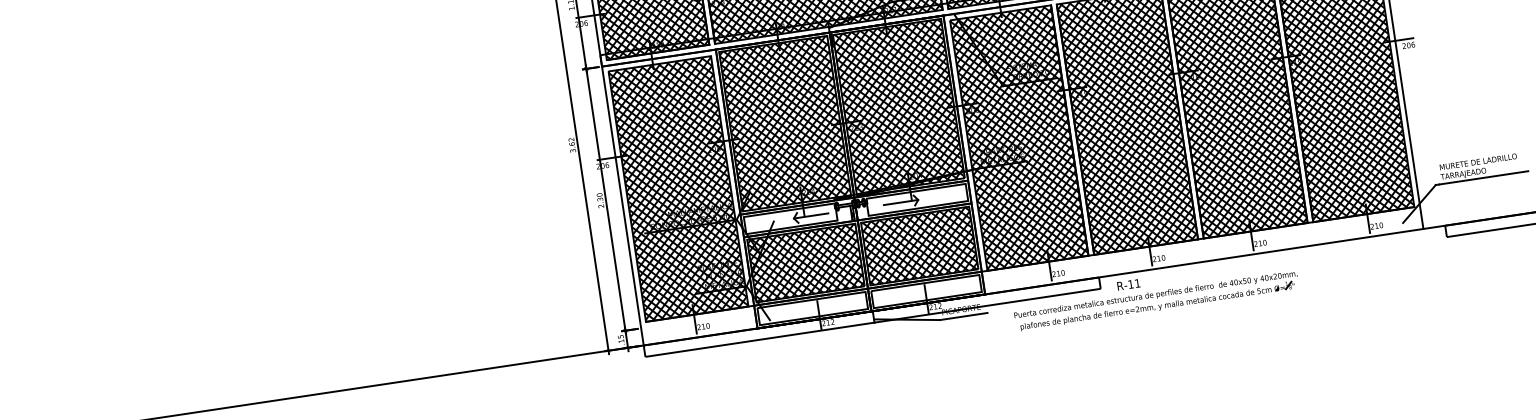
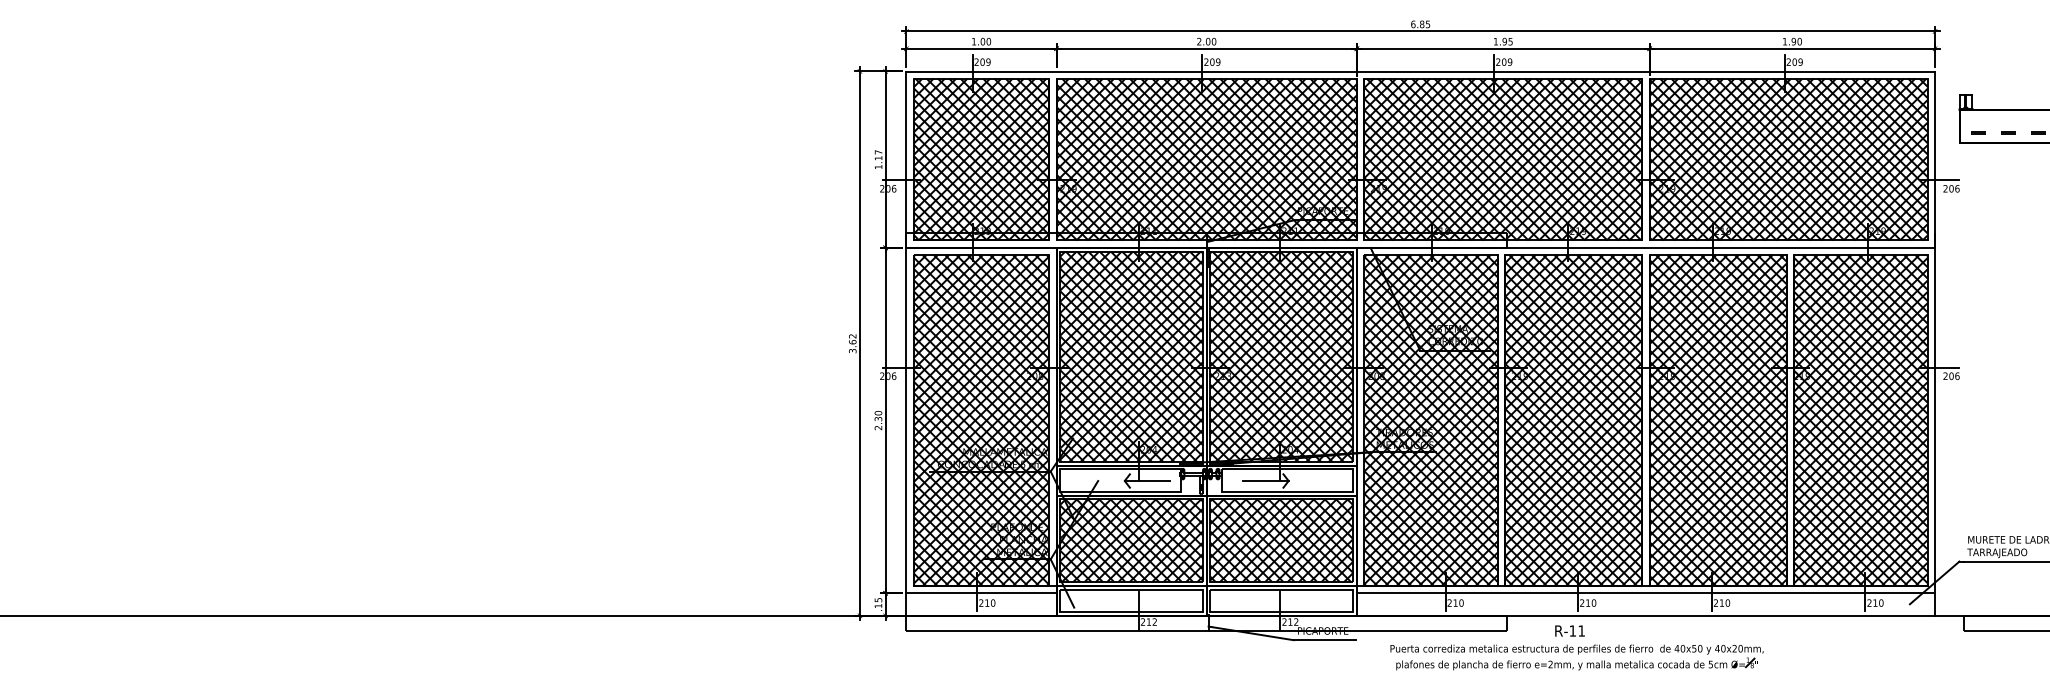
line: (1201, 244) -> (1645, 593), added
text: (1128, 284) -> (1569, 630), moved
line: (698, 320) -> (981, 593), added

